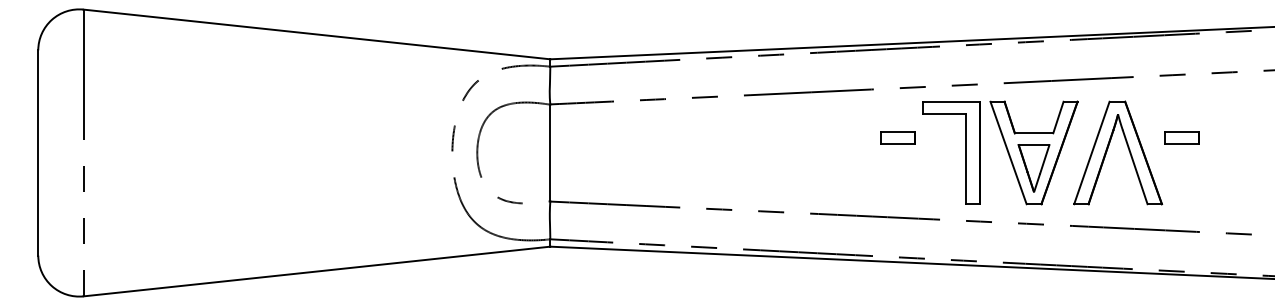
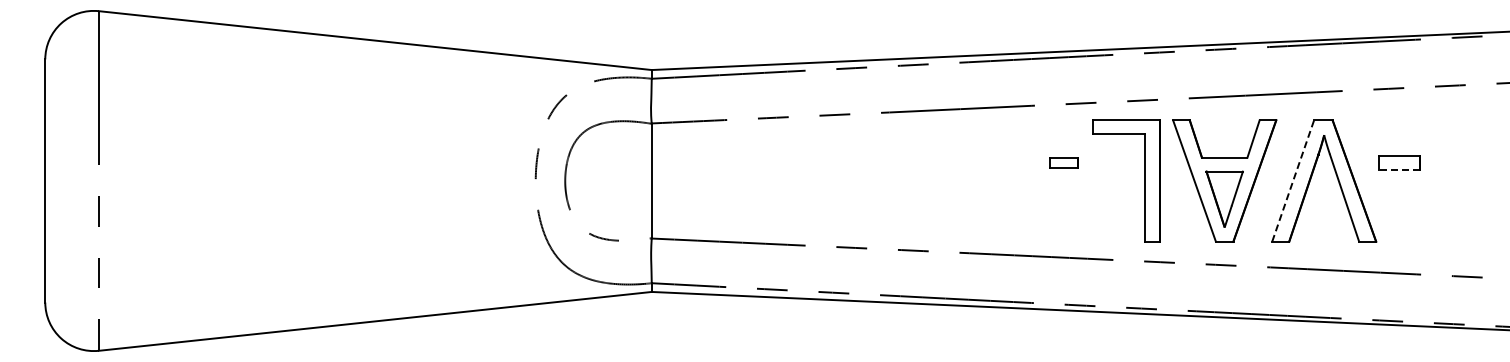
part: (897, 137) -> (1063, 162), size x0.7
line: (1181, 144) -> (1399, 170), solid -> dashed
line: (1092, 152) -> (1293, 180), solid -> dashed

